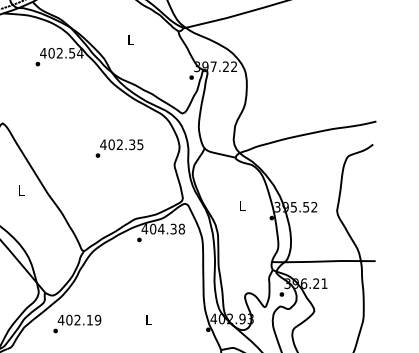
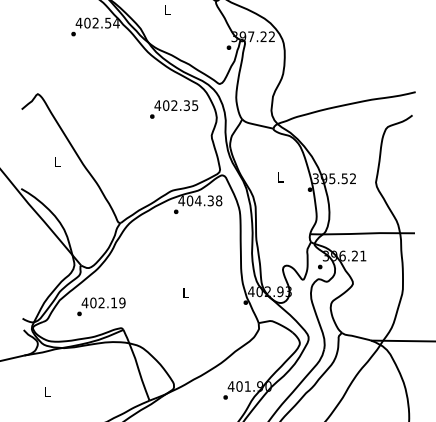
text: (119, 148) -> (174, 109), moved
text: (77, 323) -> (101, 306), moved

